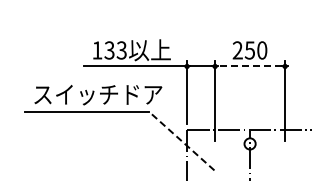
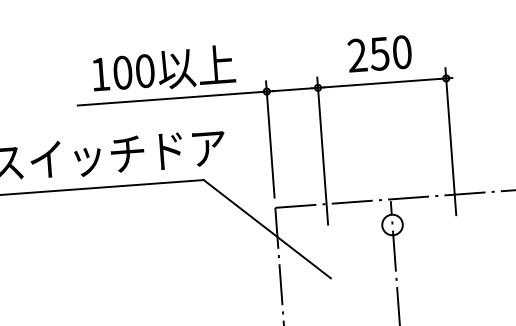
text: (115, 50) -> (133, 72), 133 -> 100
line: (250, 66) -> (382, 83), dashed -> solid
line: (181, 141) -> (266, 229), dashed -> solid

